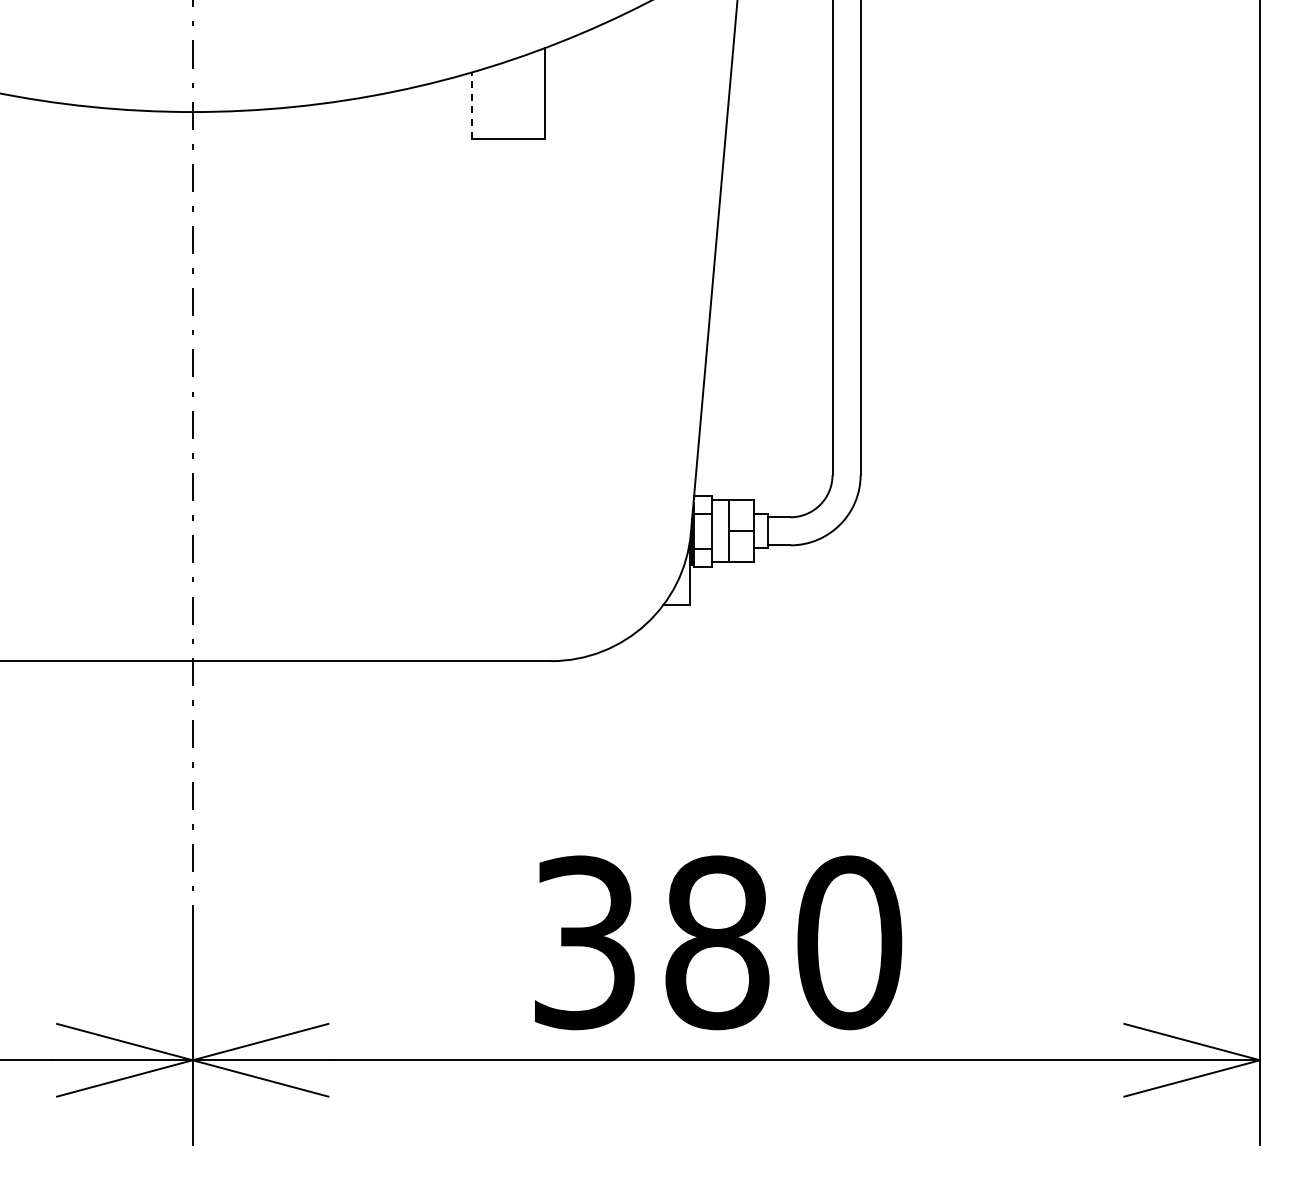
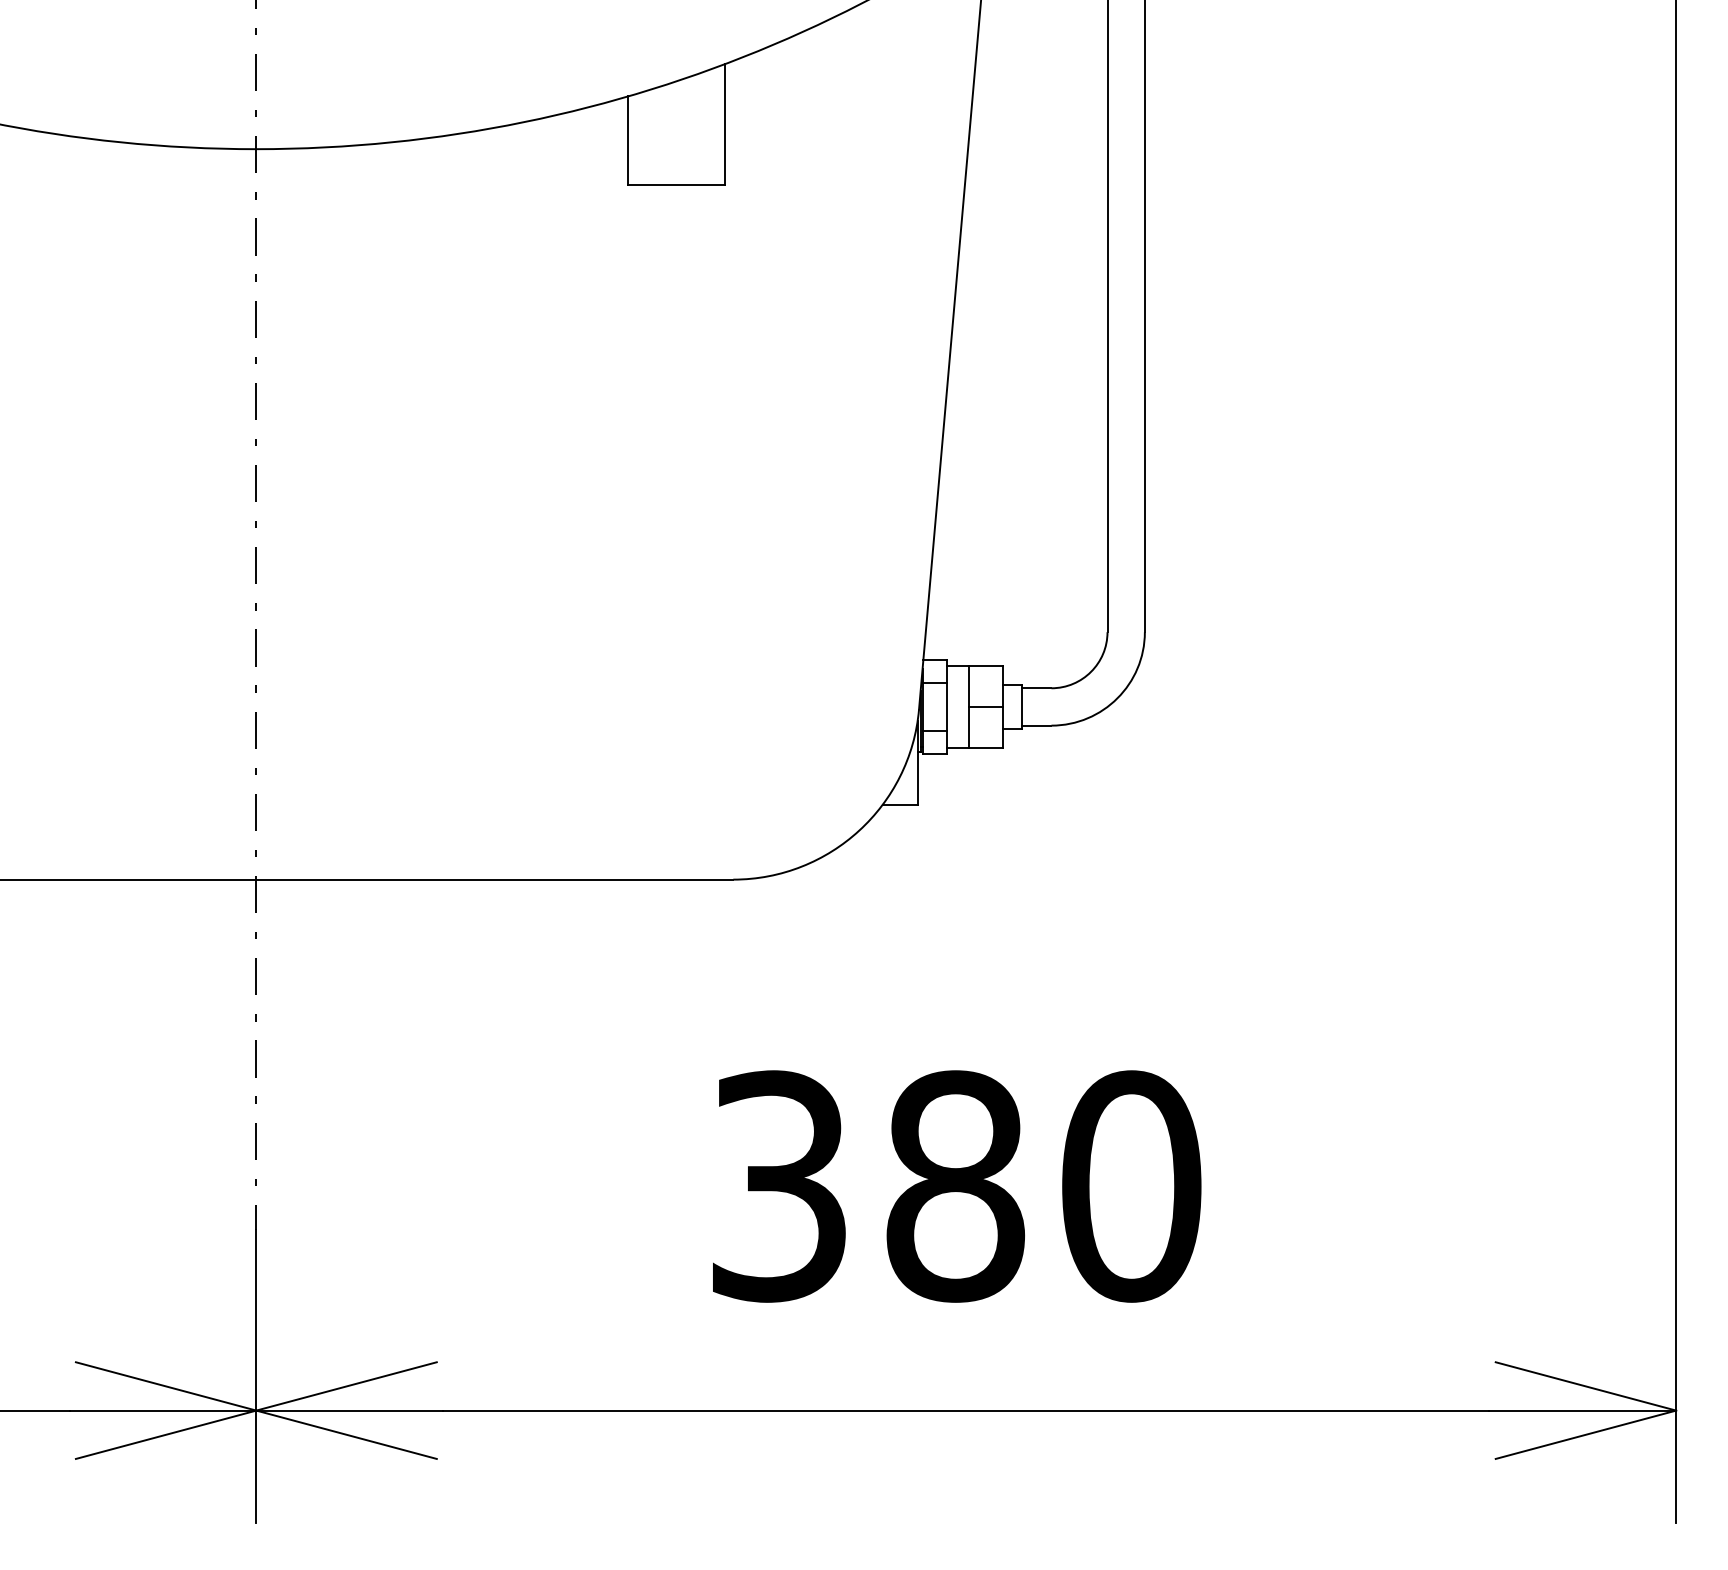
line: (472, 104) -> (628, 139), dashed -> solid
text: (718, 942) -> (957, 1186), moved

